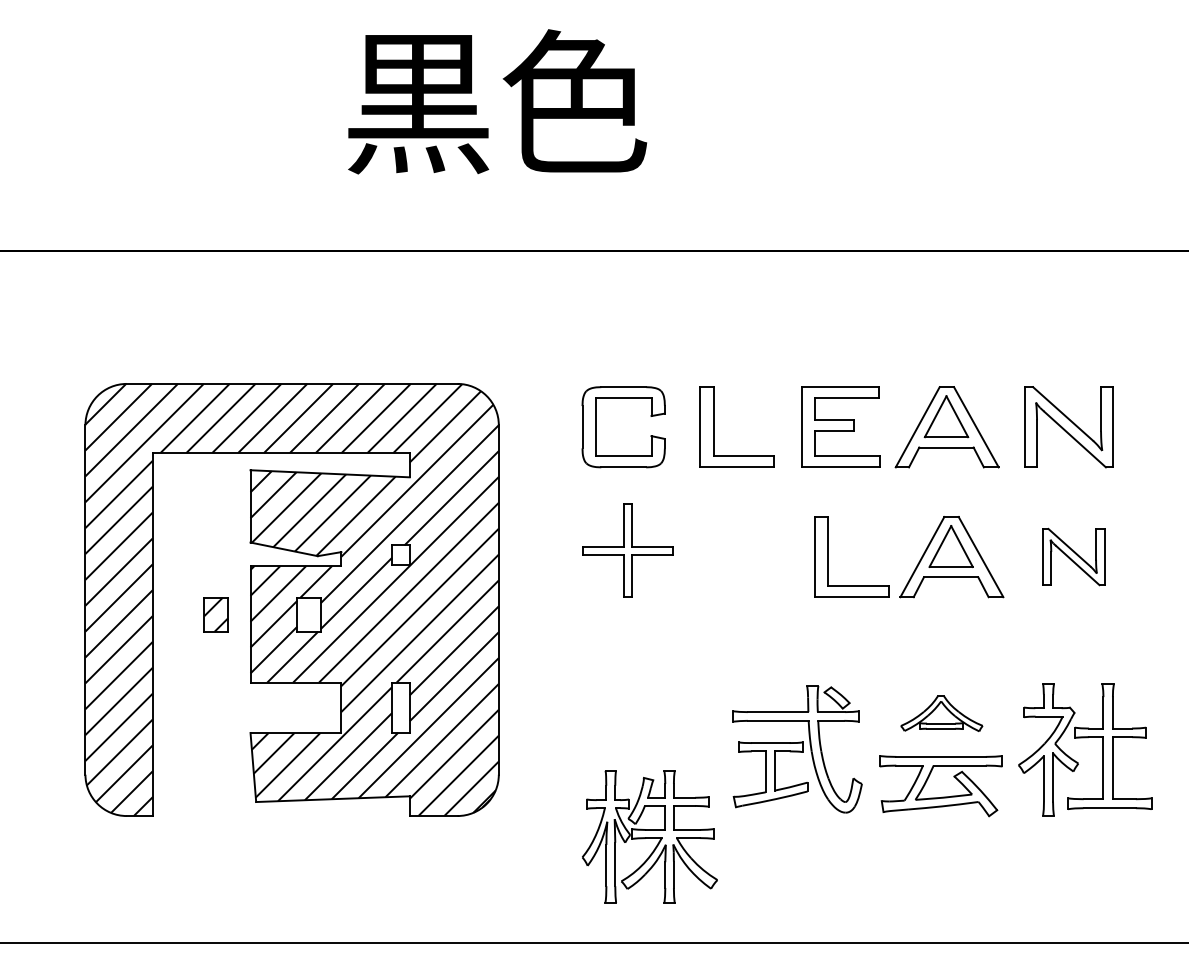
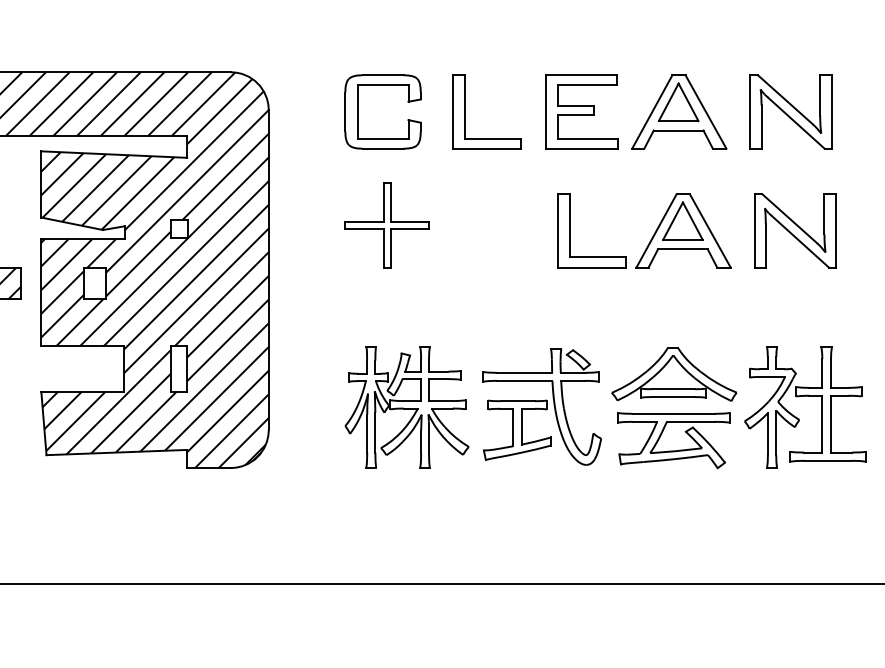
part: (1073, 556) -> (794, 230), size x1.43
part: (941, 713) -> (674, 374), size x1.67
part: (649, 836) -> (406, 407), moved

